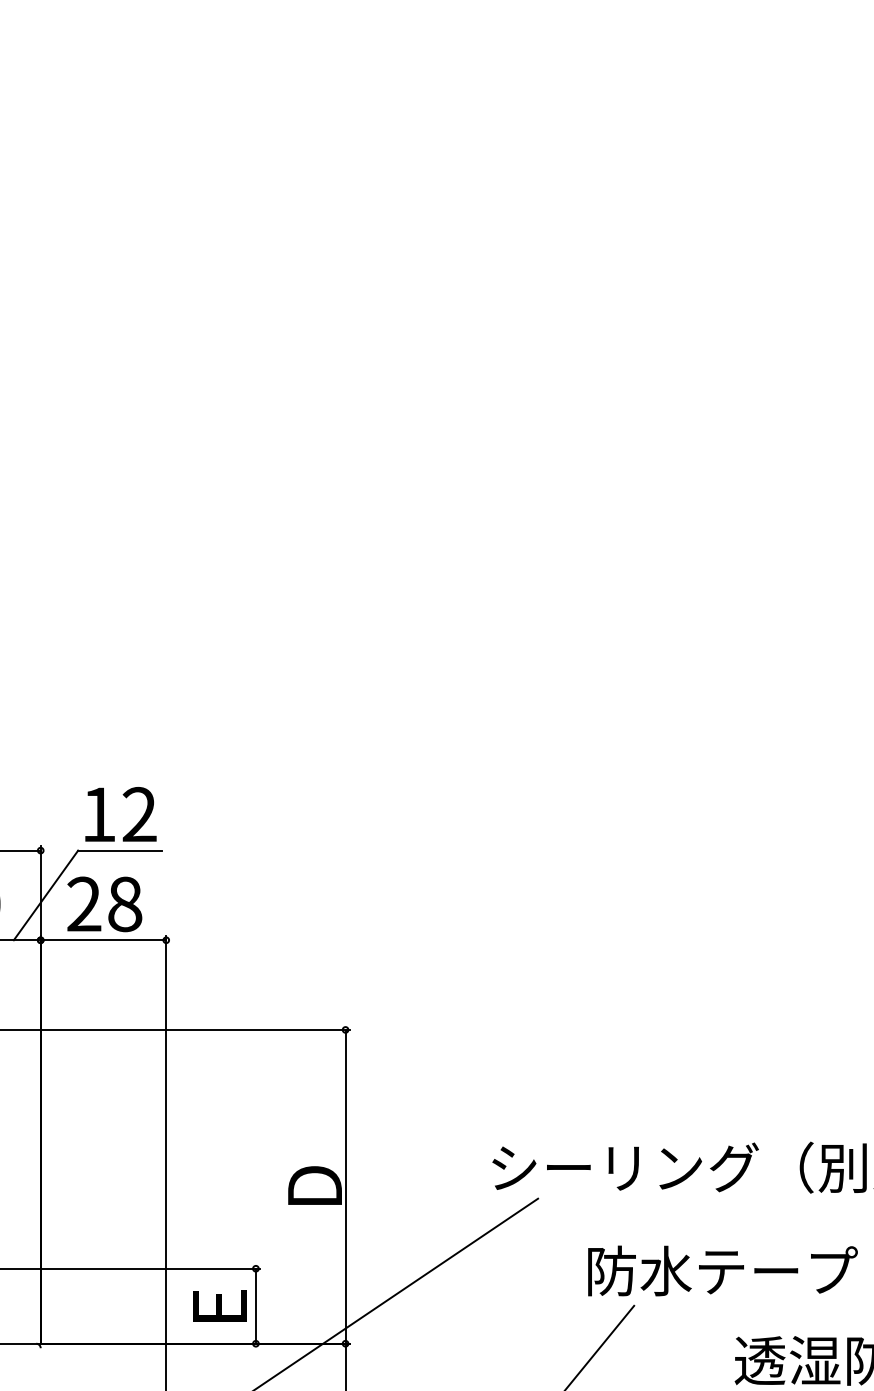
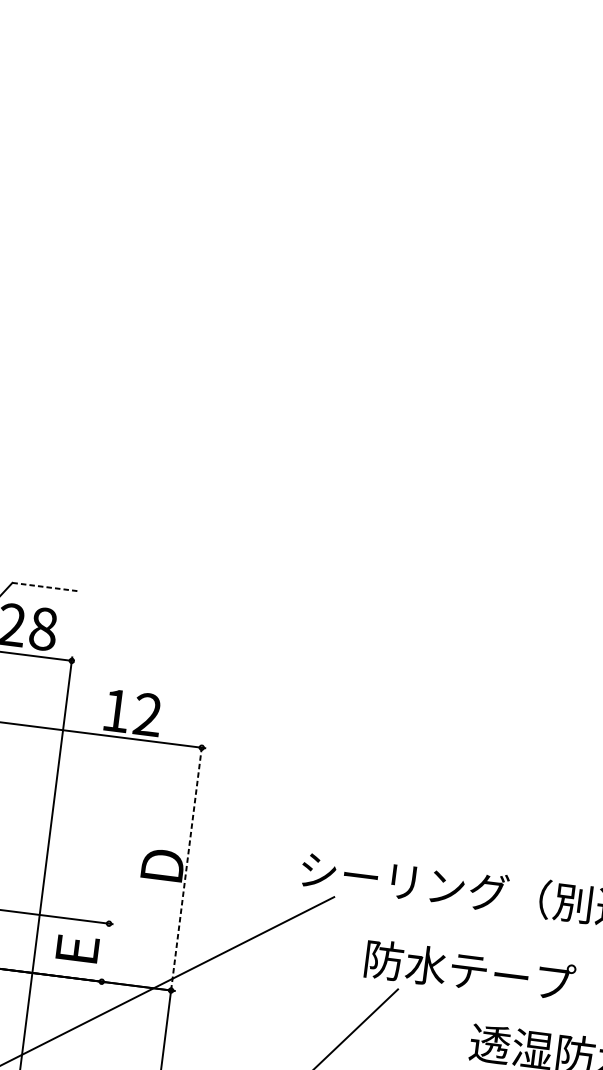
text: (120, 814) -> (133, 712), moved
line: (120, 850) -> (45, 586), solid -> dashed
line: (345, 1186) -> (186, 868), solid -> dashed
line: (255, 1305) -> (105, 952), removed

